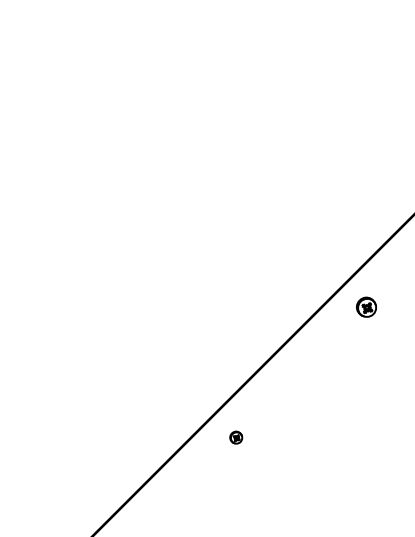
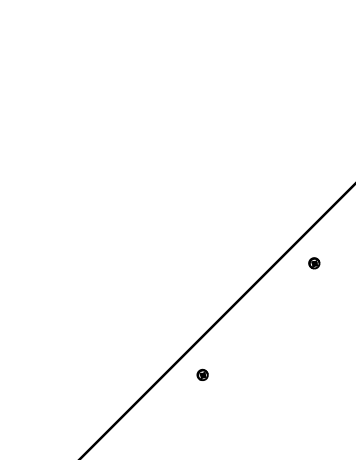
part: (366, 307) -> (314, 263), size x0.62

